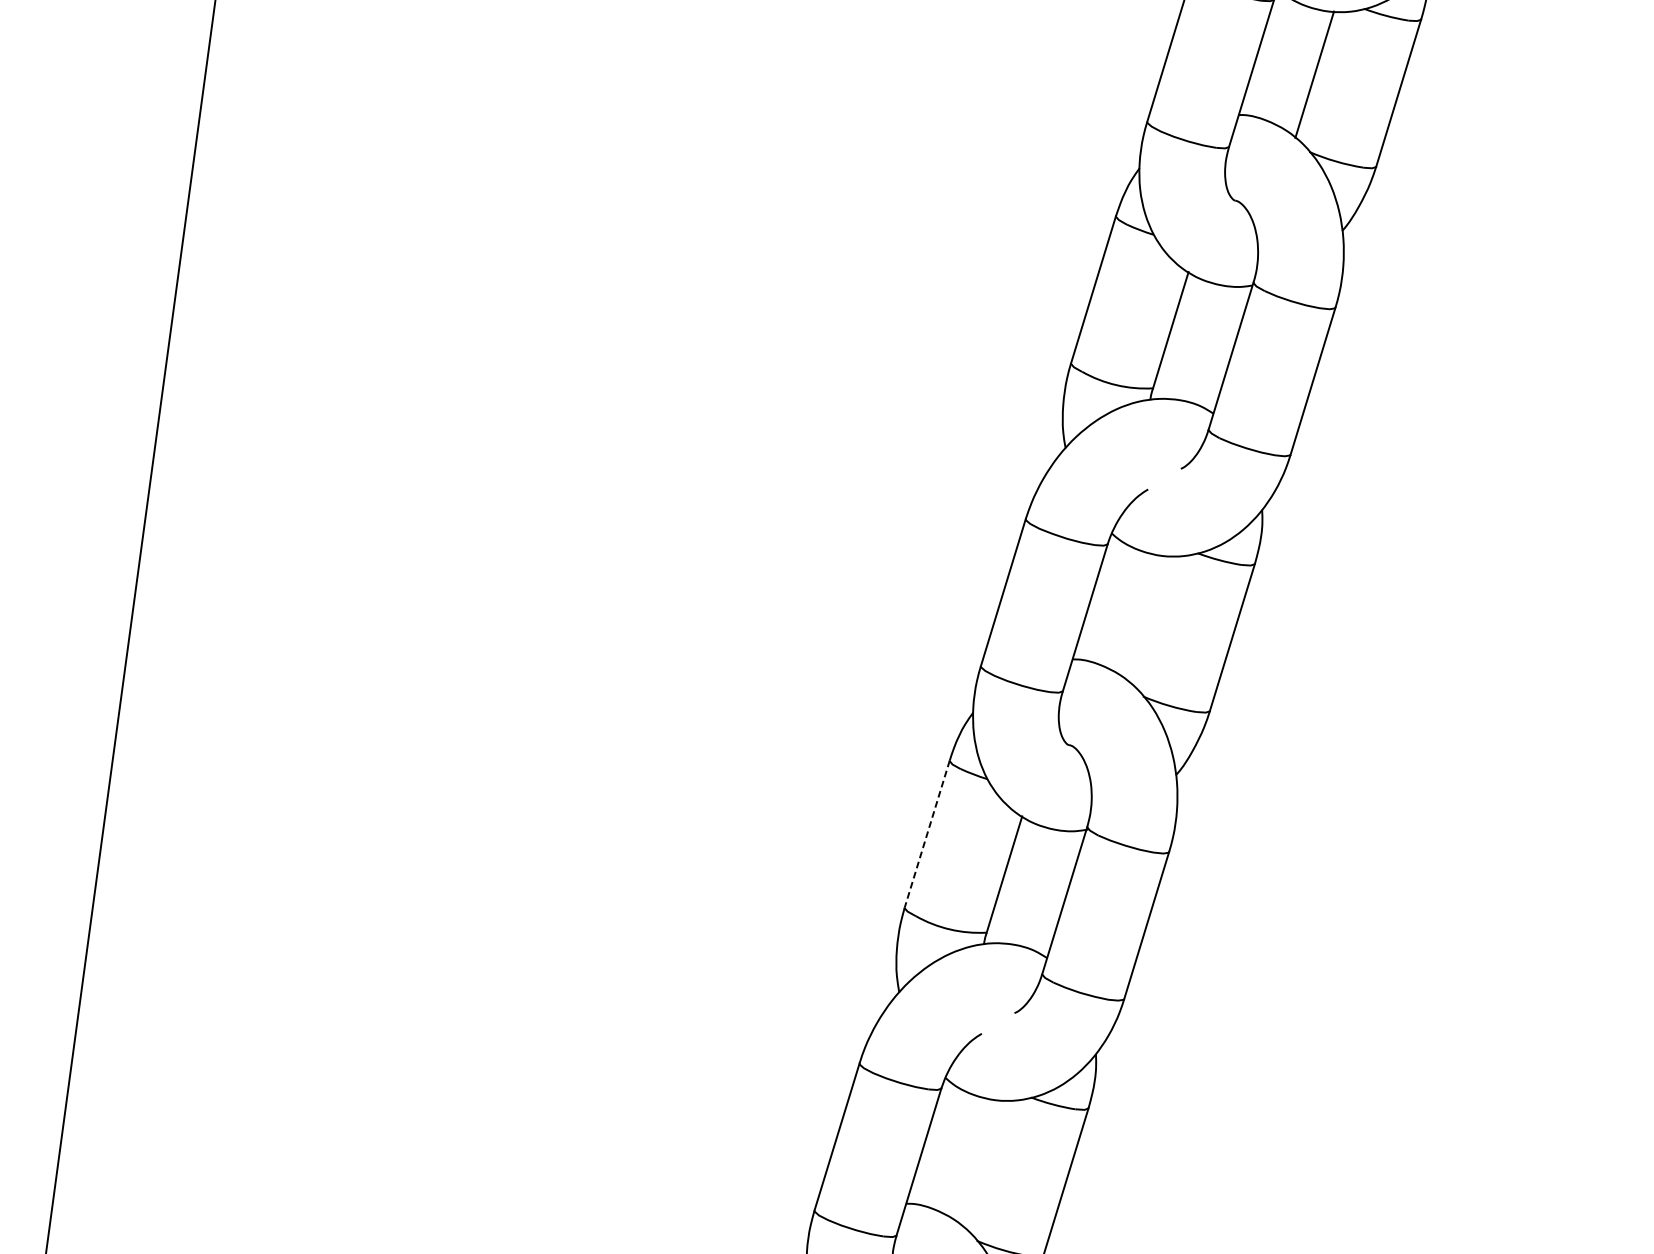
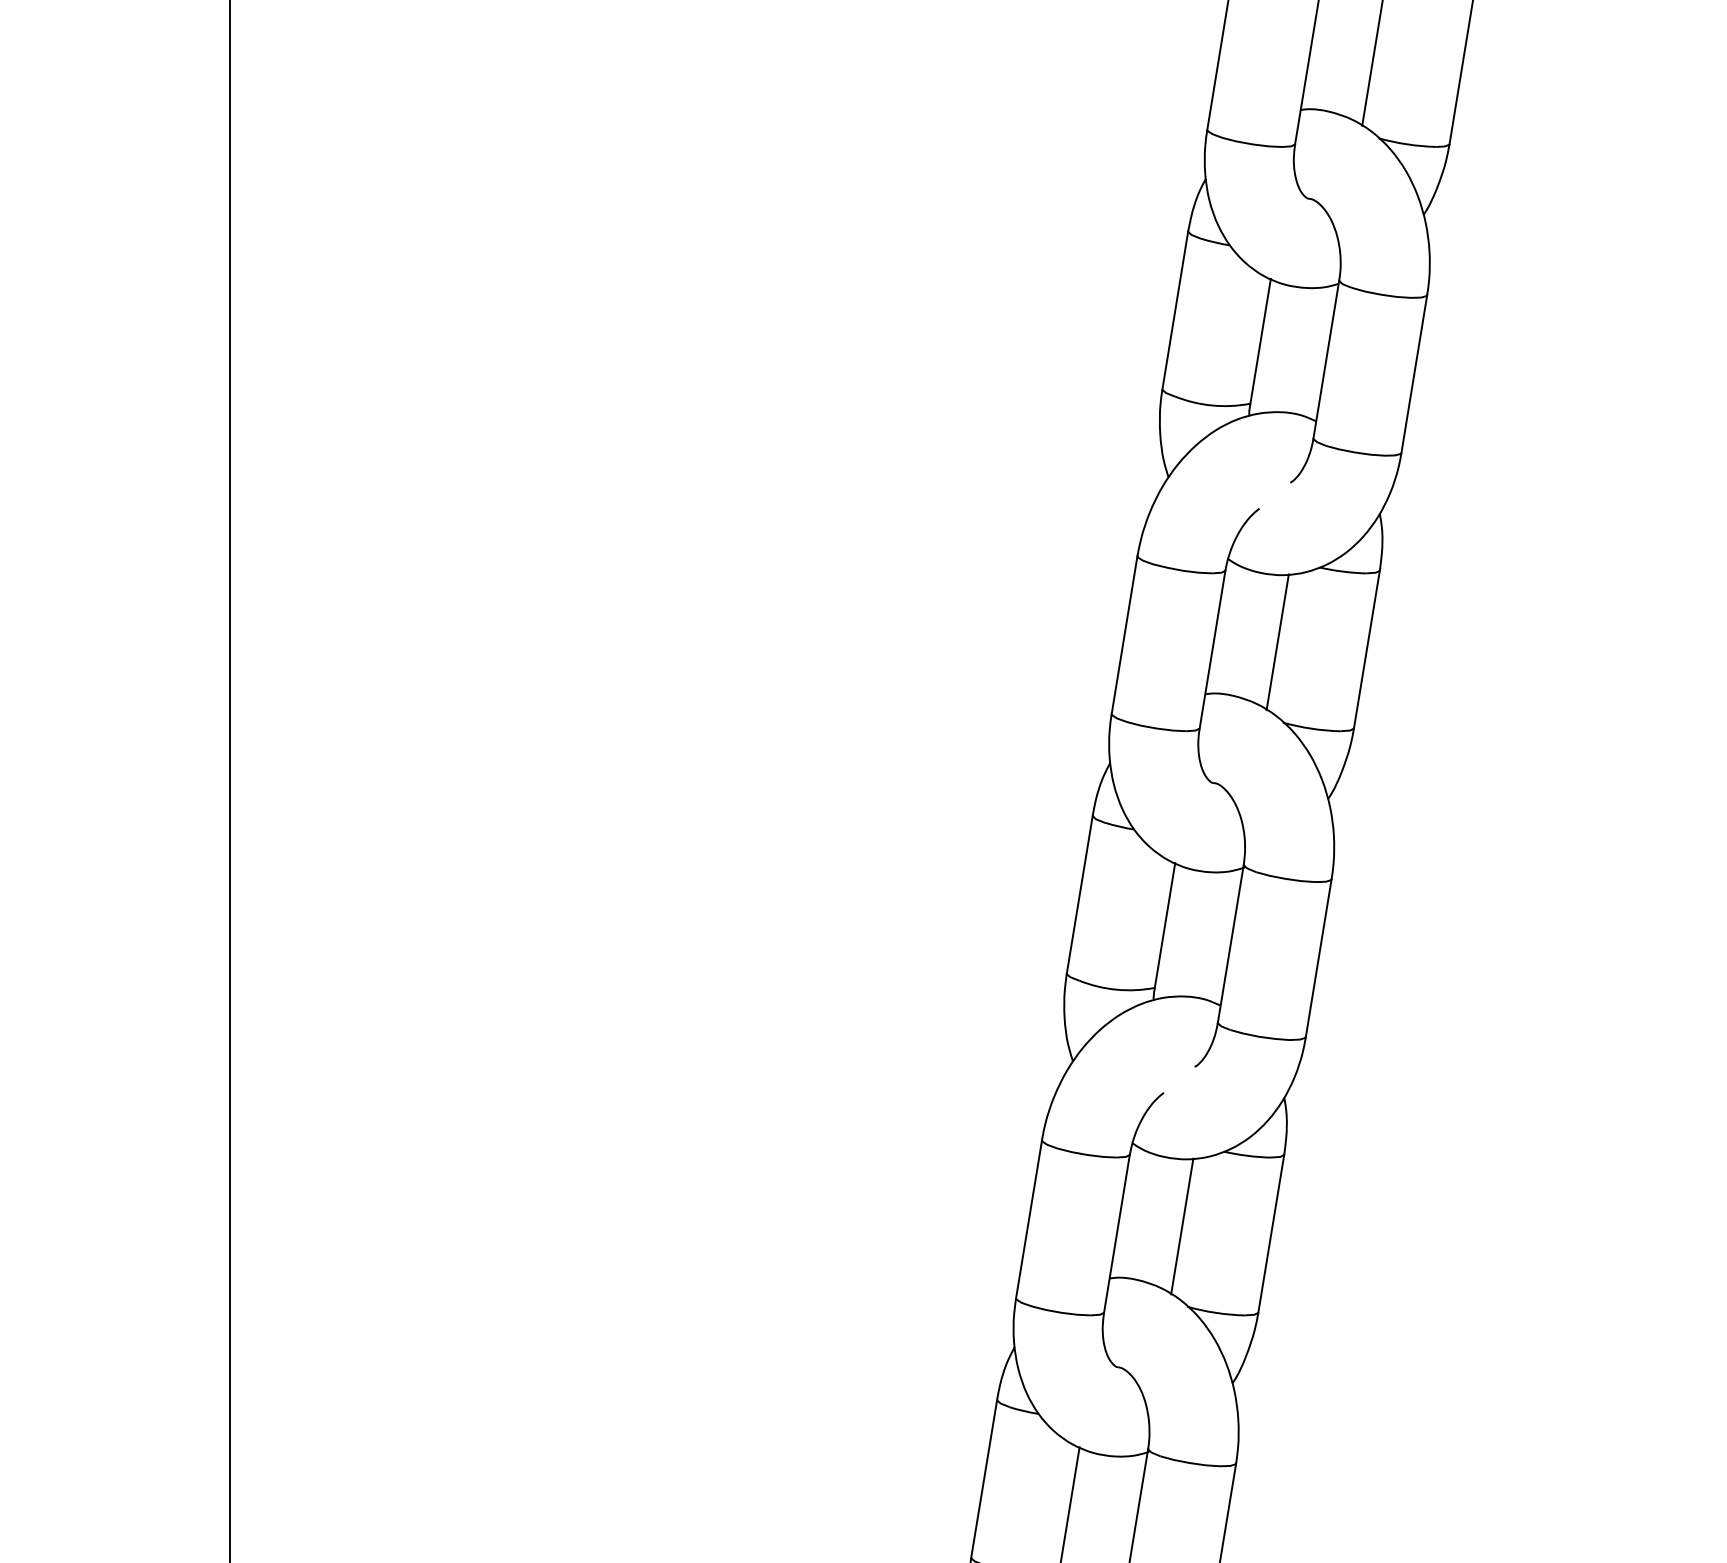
line: (1148, 619) -> (1277, 642), added
line: (926, 833) -> (1079, 894), dashed -> solid
line: (982, 1163) -> (1182, 1226), added

